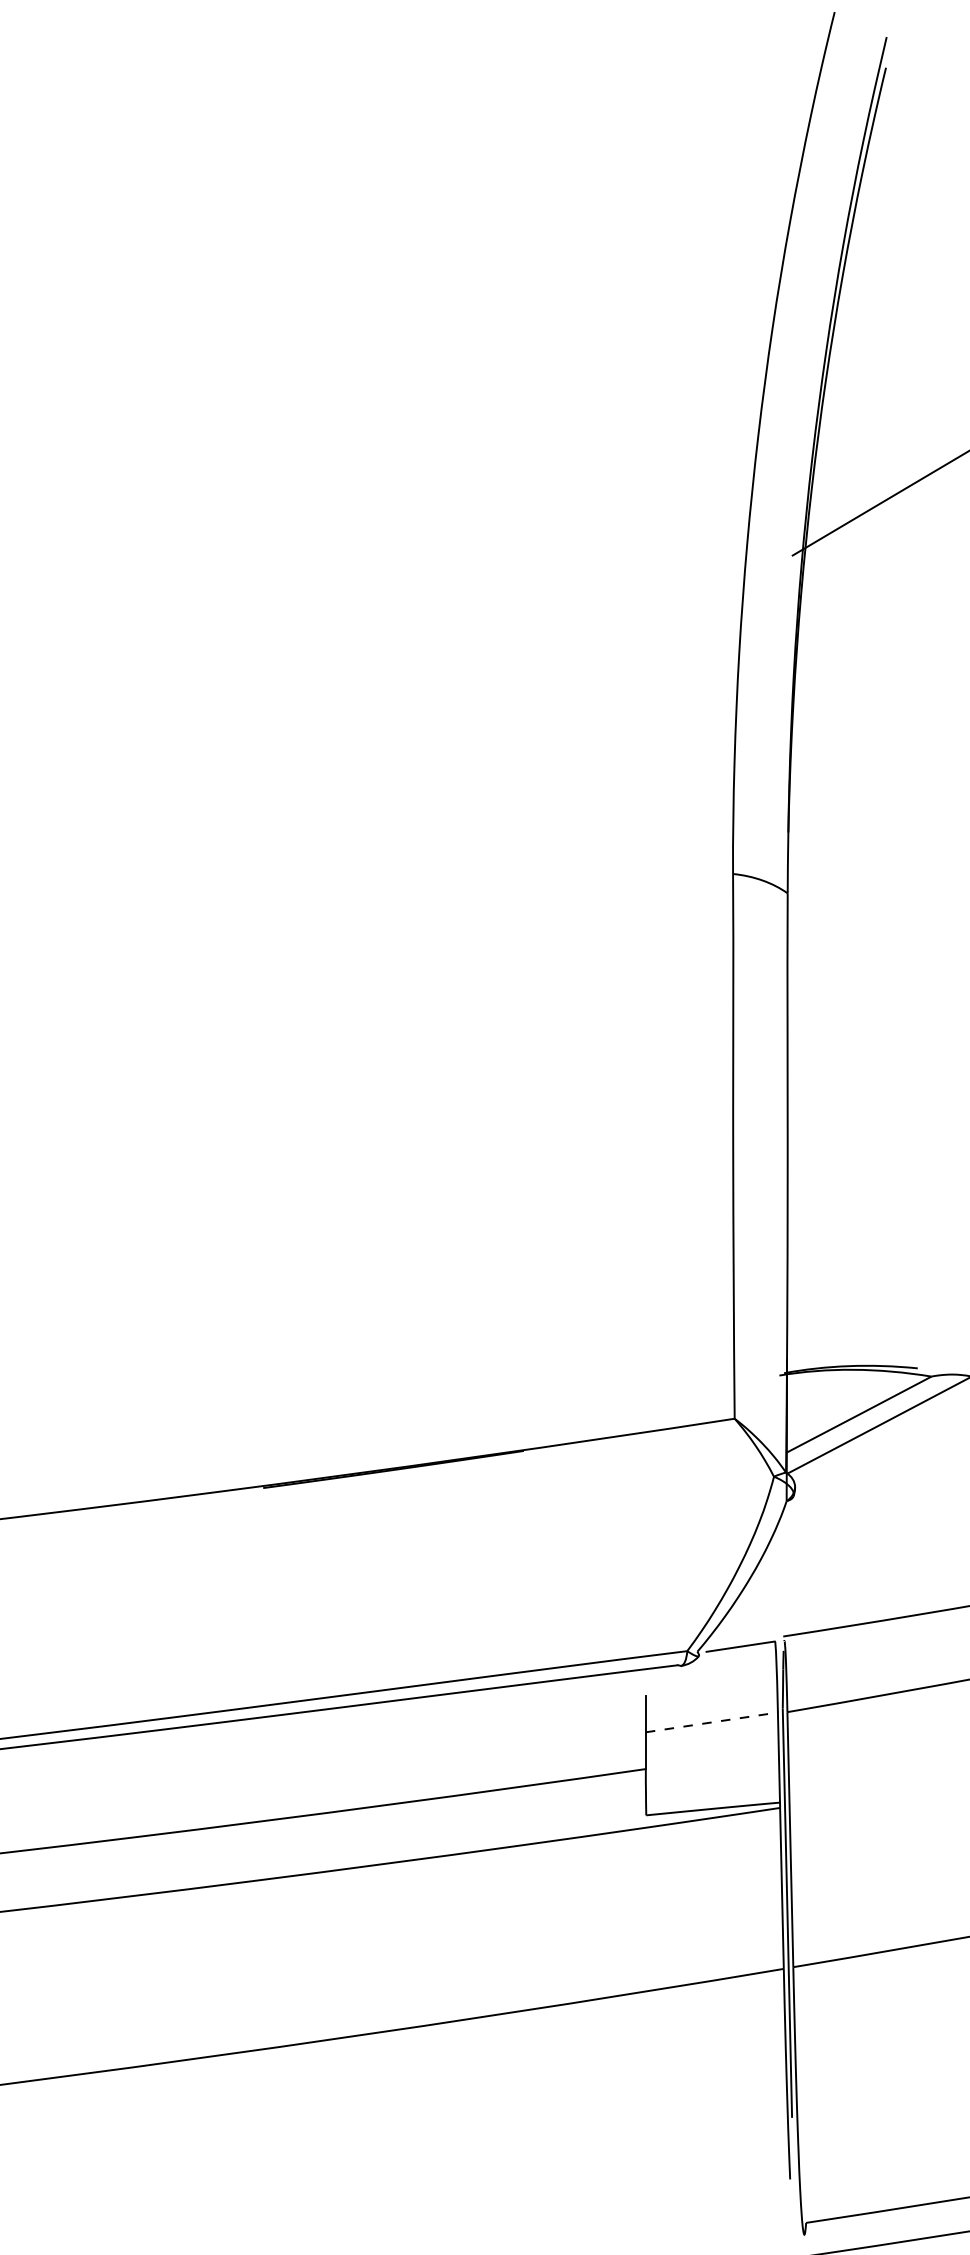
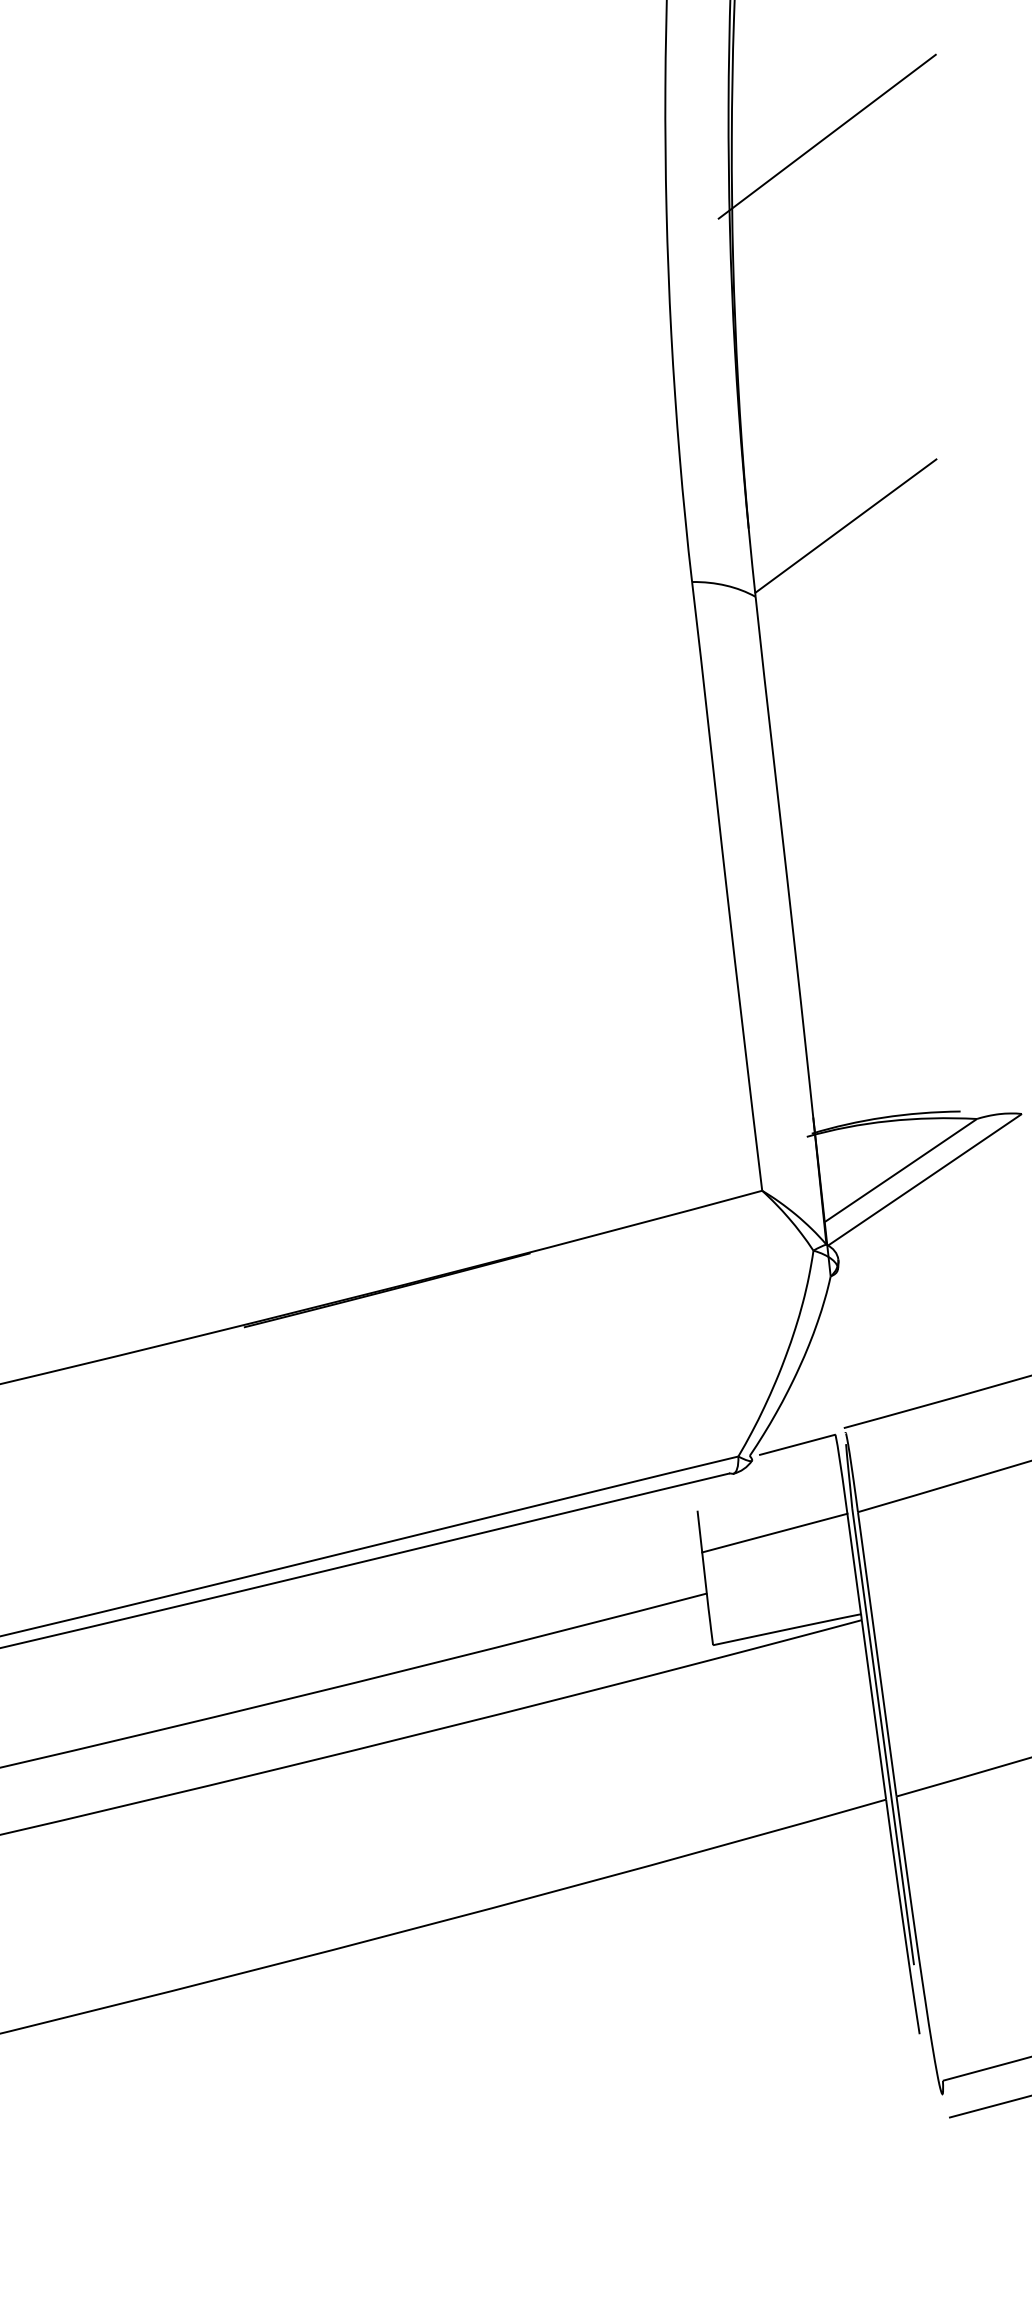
line: (874, 839) -> (845, 525), added
line: (711, 1722) -> (774, 1533), dashed -> solid

